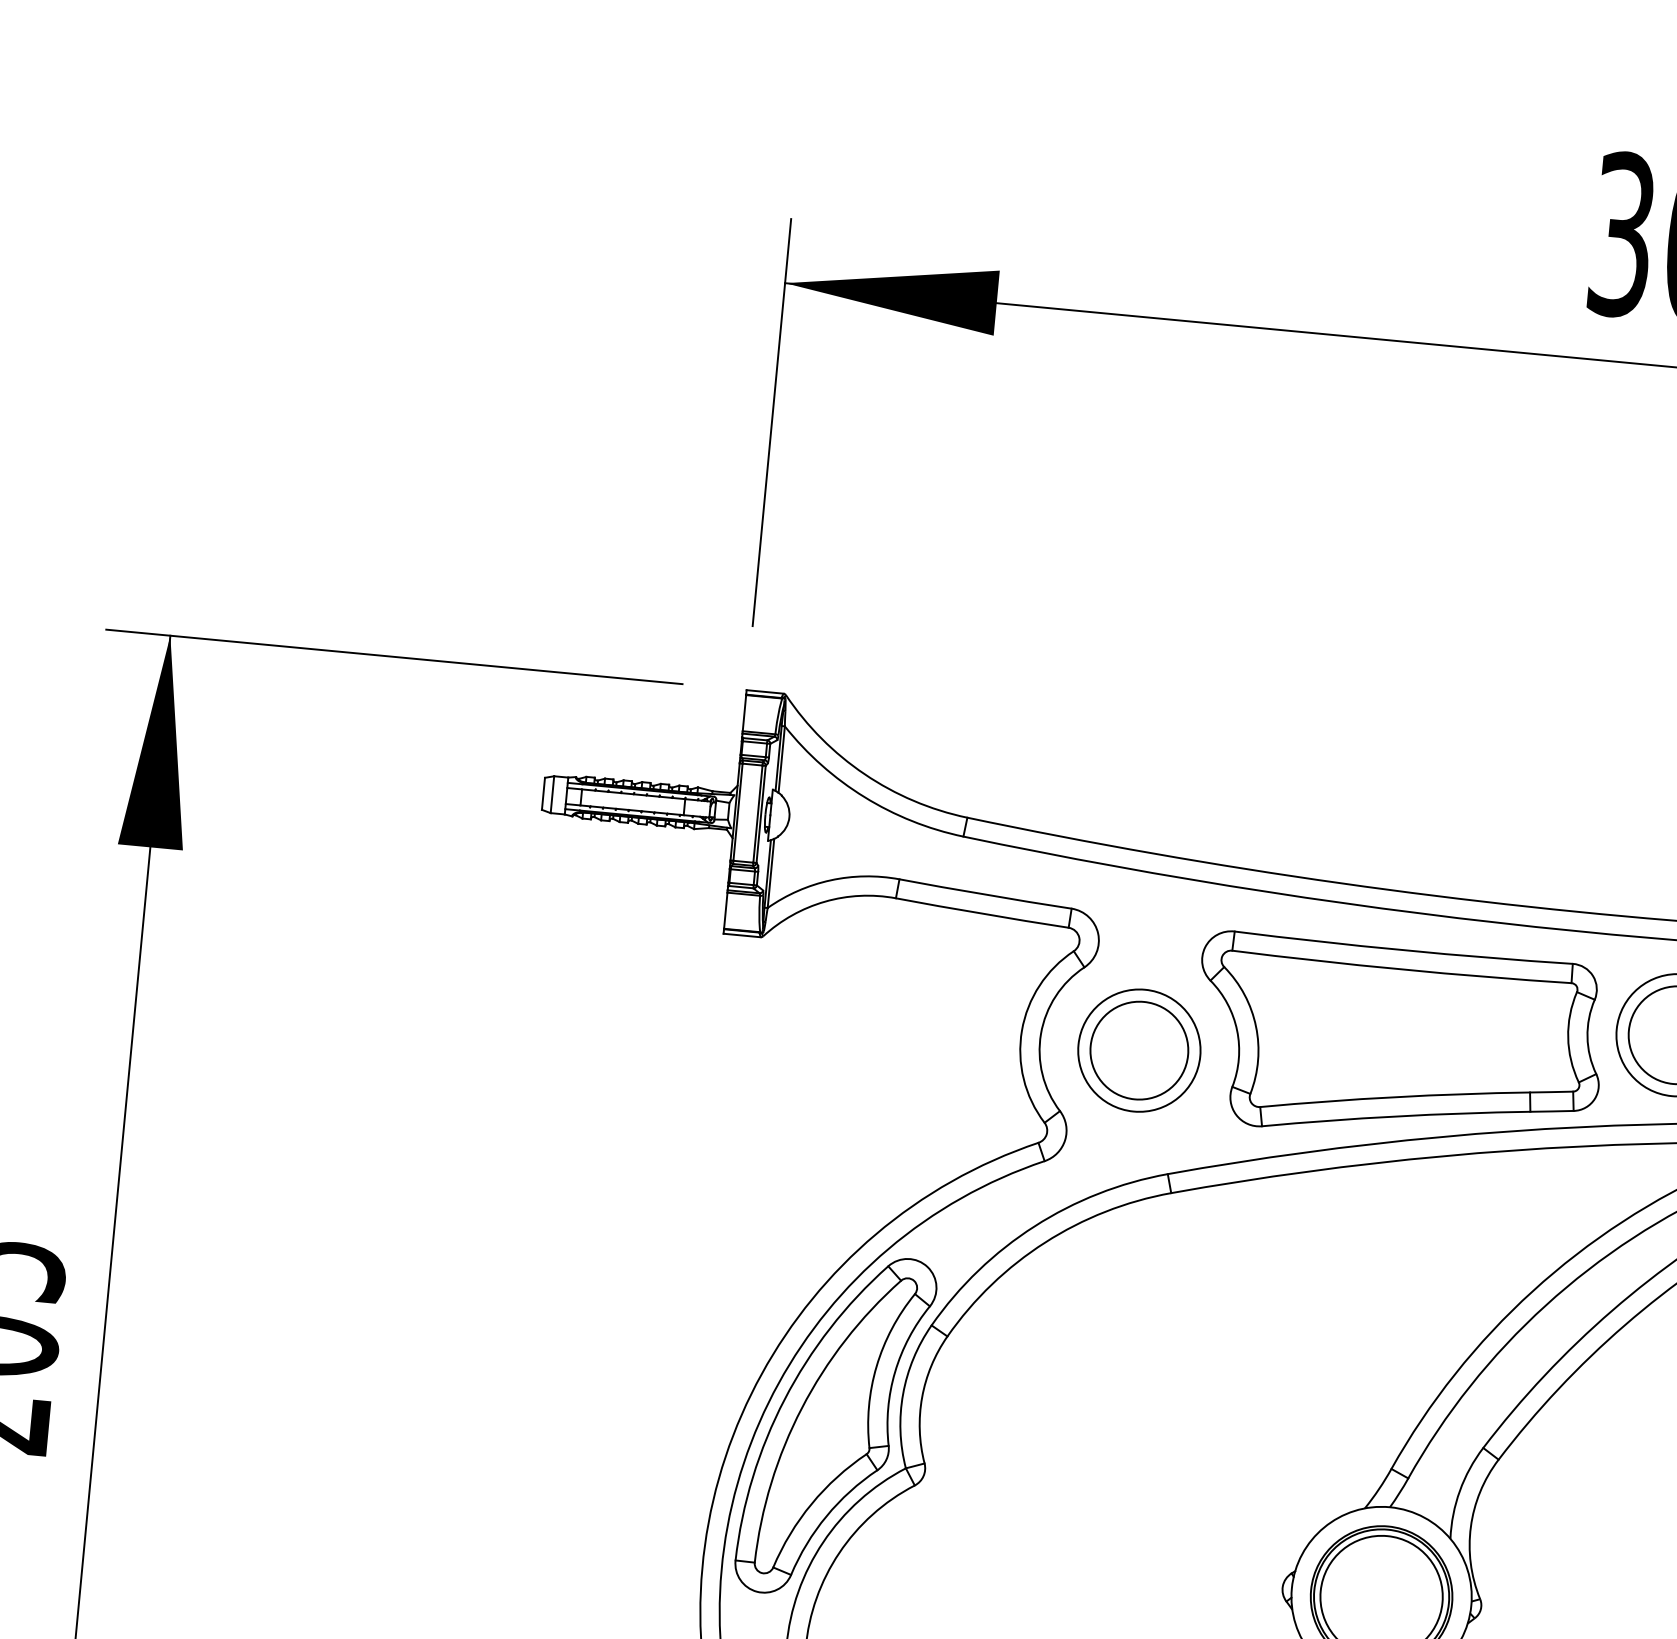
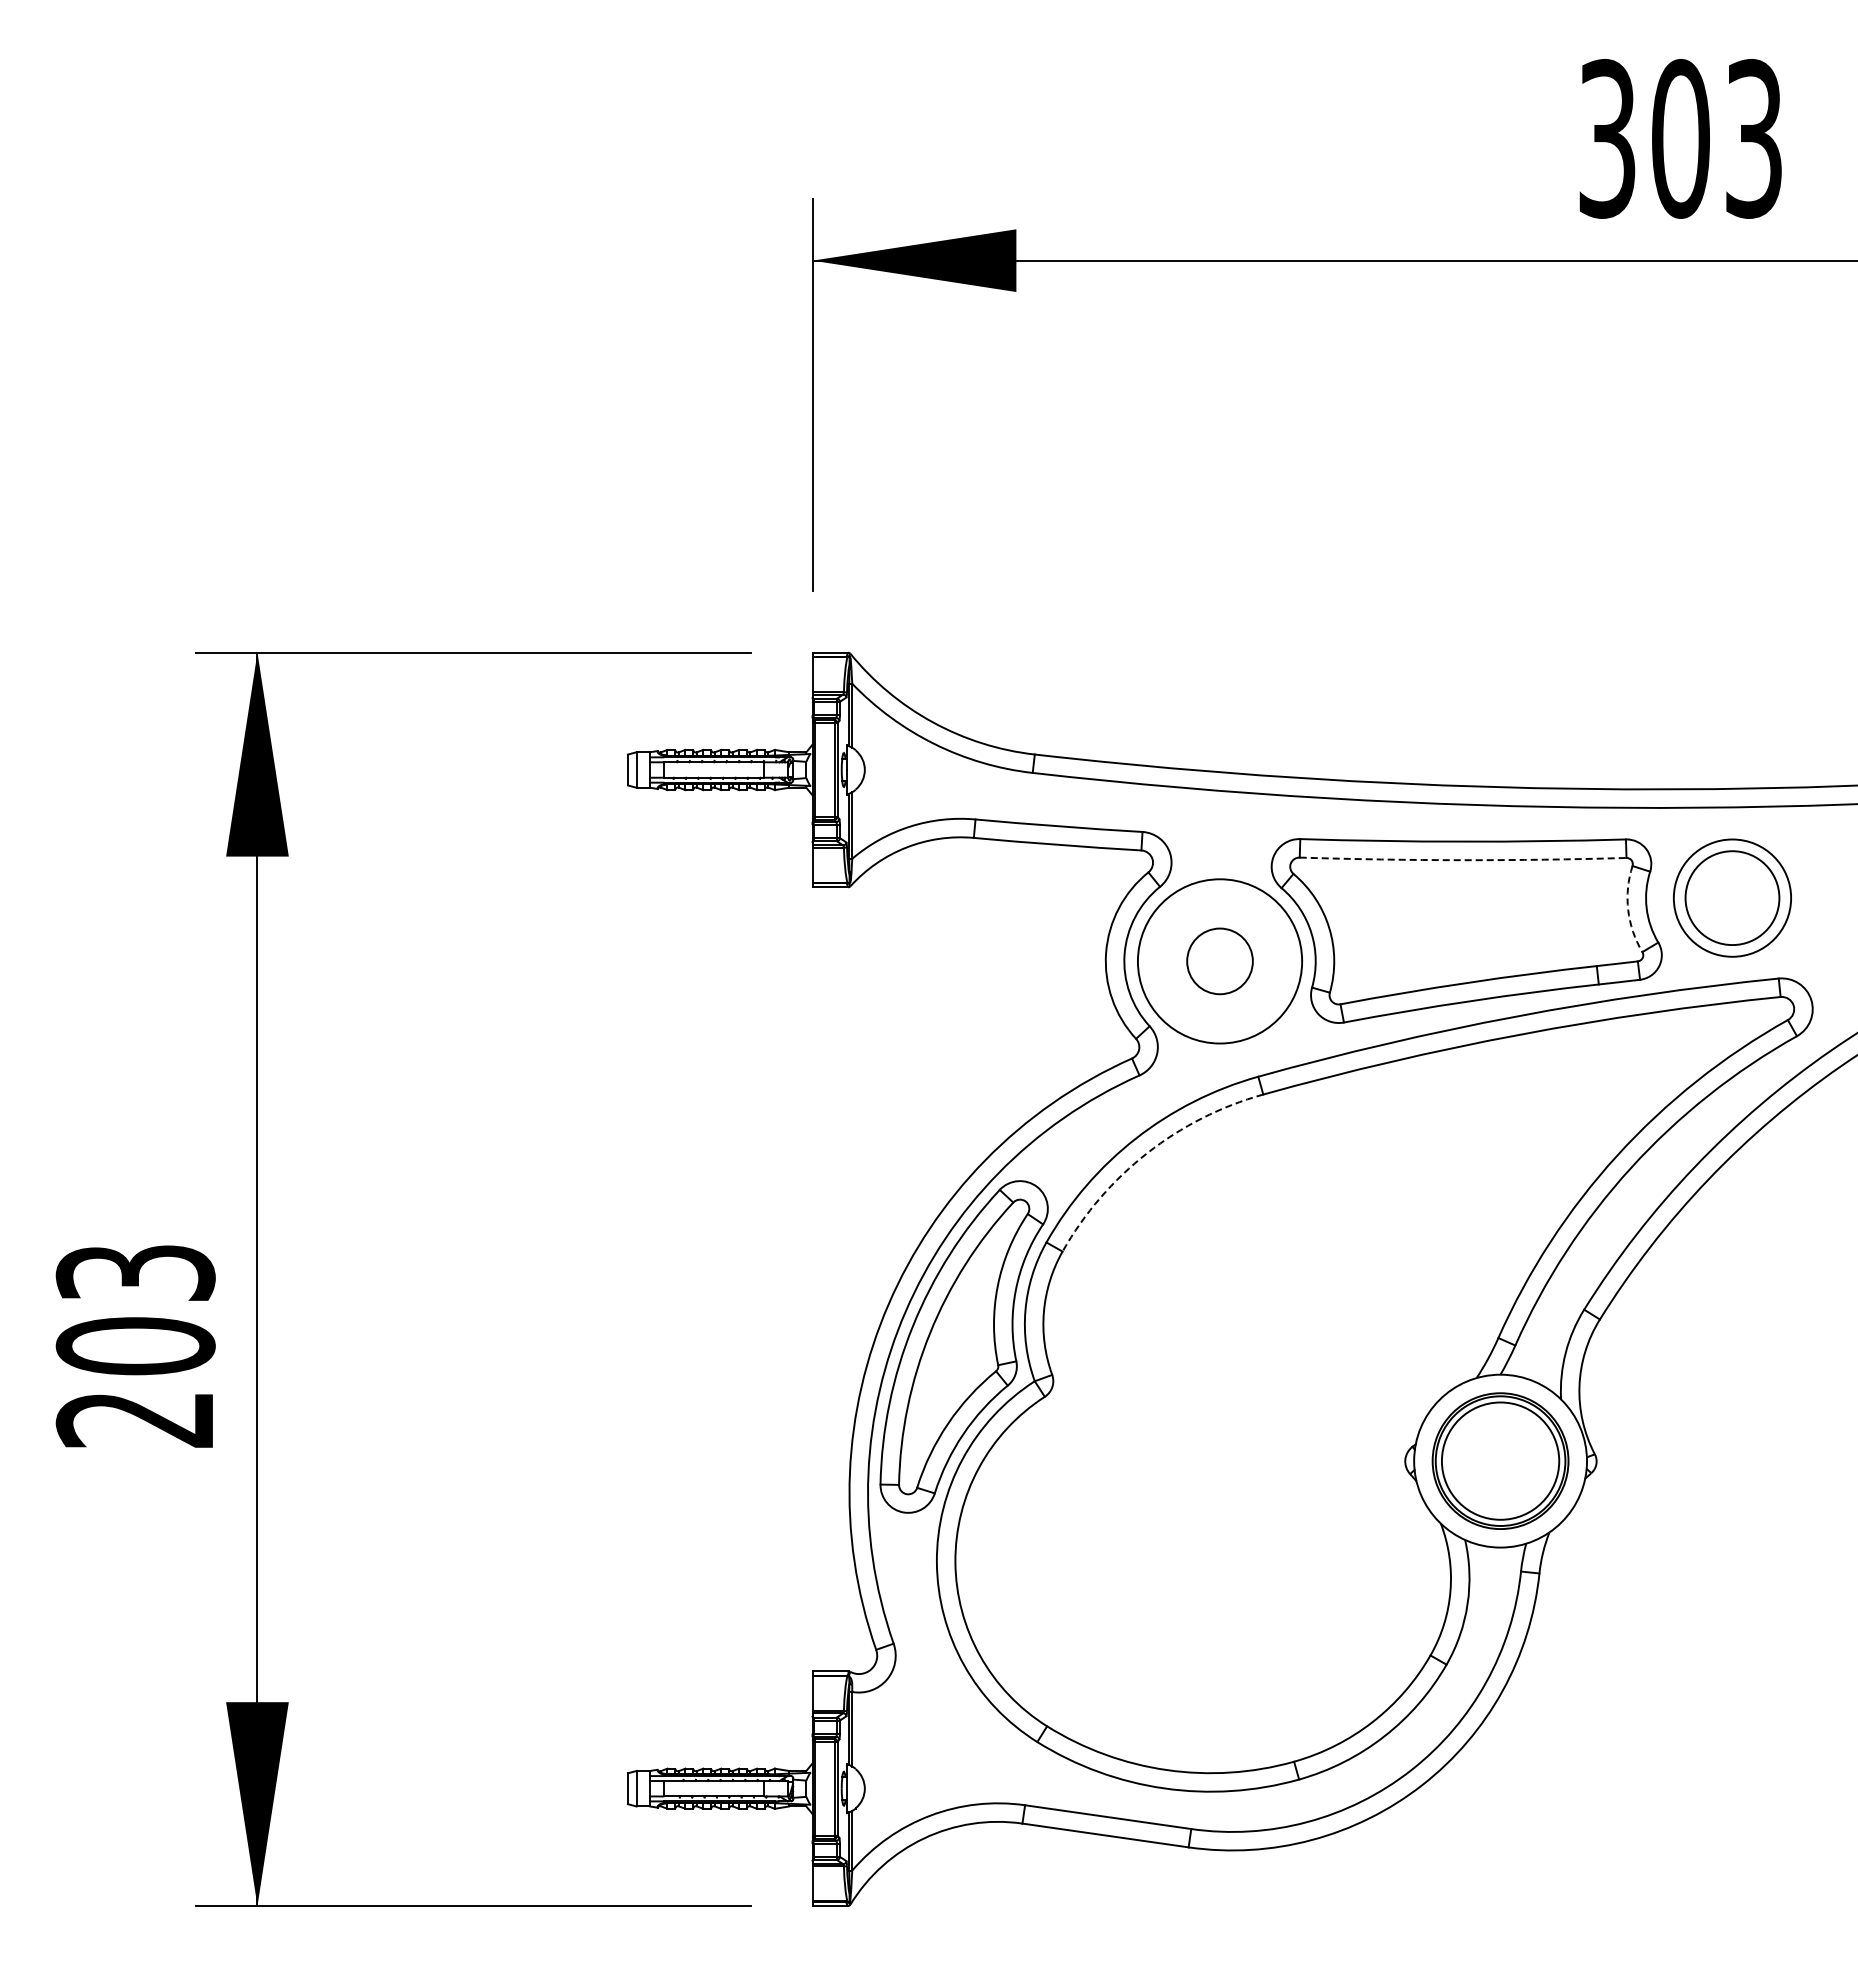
arc: (1402, 969) -> (1463, 860), solid -> dashed
arc: (1568, 1037) -> (1628, 910), solid -> dashed
circle: (1138, 1050) -> (1219, 961), size x0.7
circle: (1138, 1050) -> (1219, 961), size x1.4
arc: (1045, 1242) -> (1147, 1153), solid -> dashed

